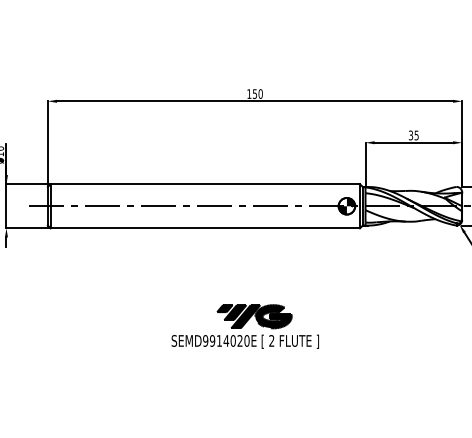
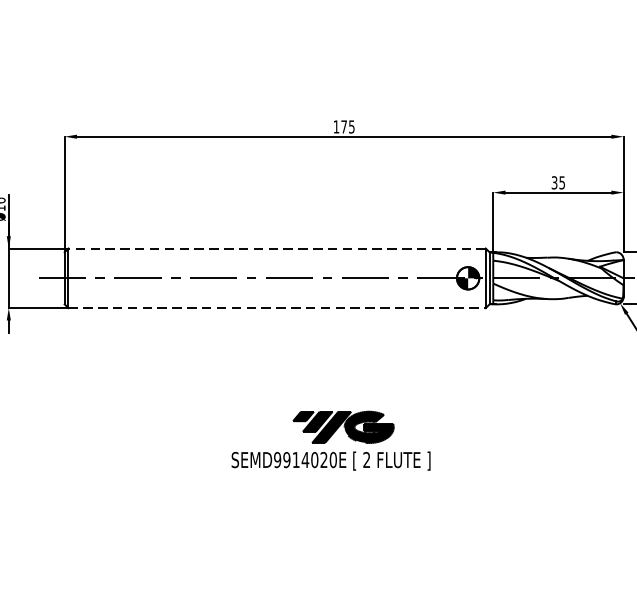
text: (257, 93) -> (347, 126), 150 -> 175
line: (205, 184) -> (277, 248), solid -> dashed
line: (205, 228) -> (277, 308), solid -> dashed

